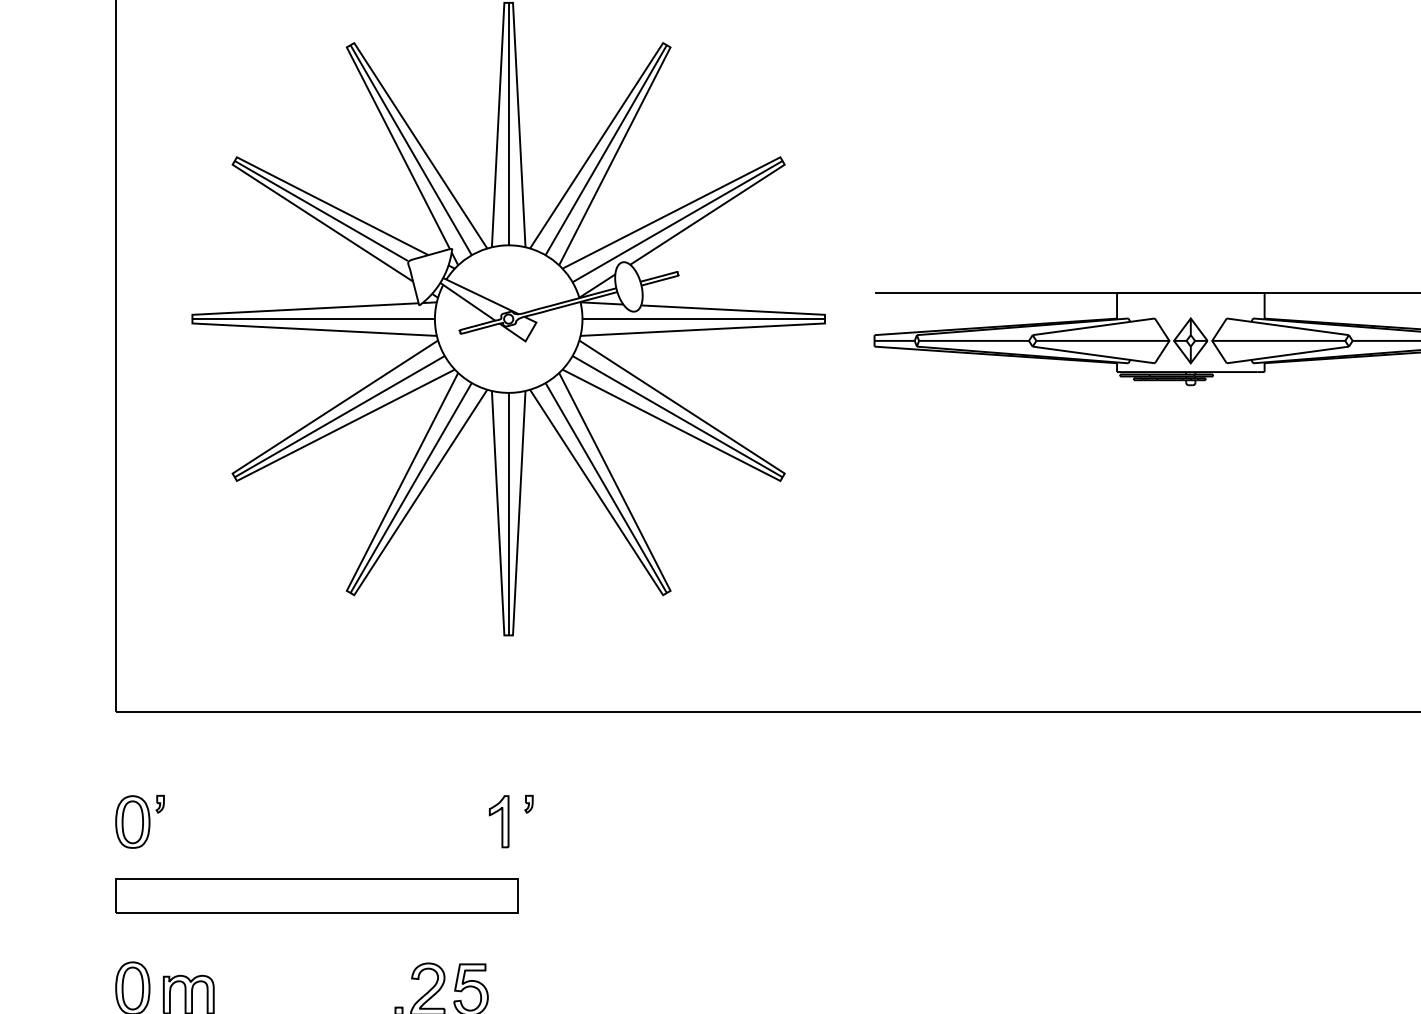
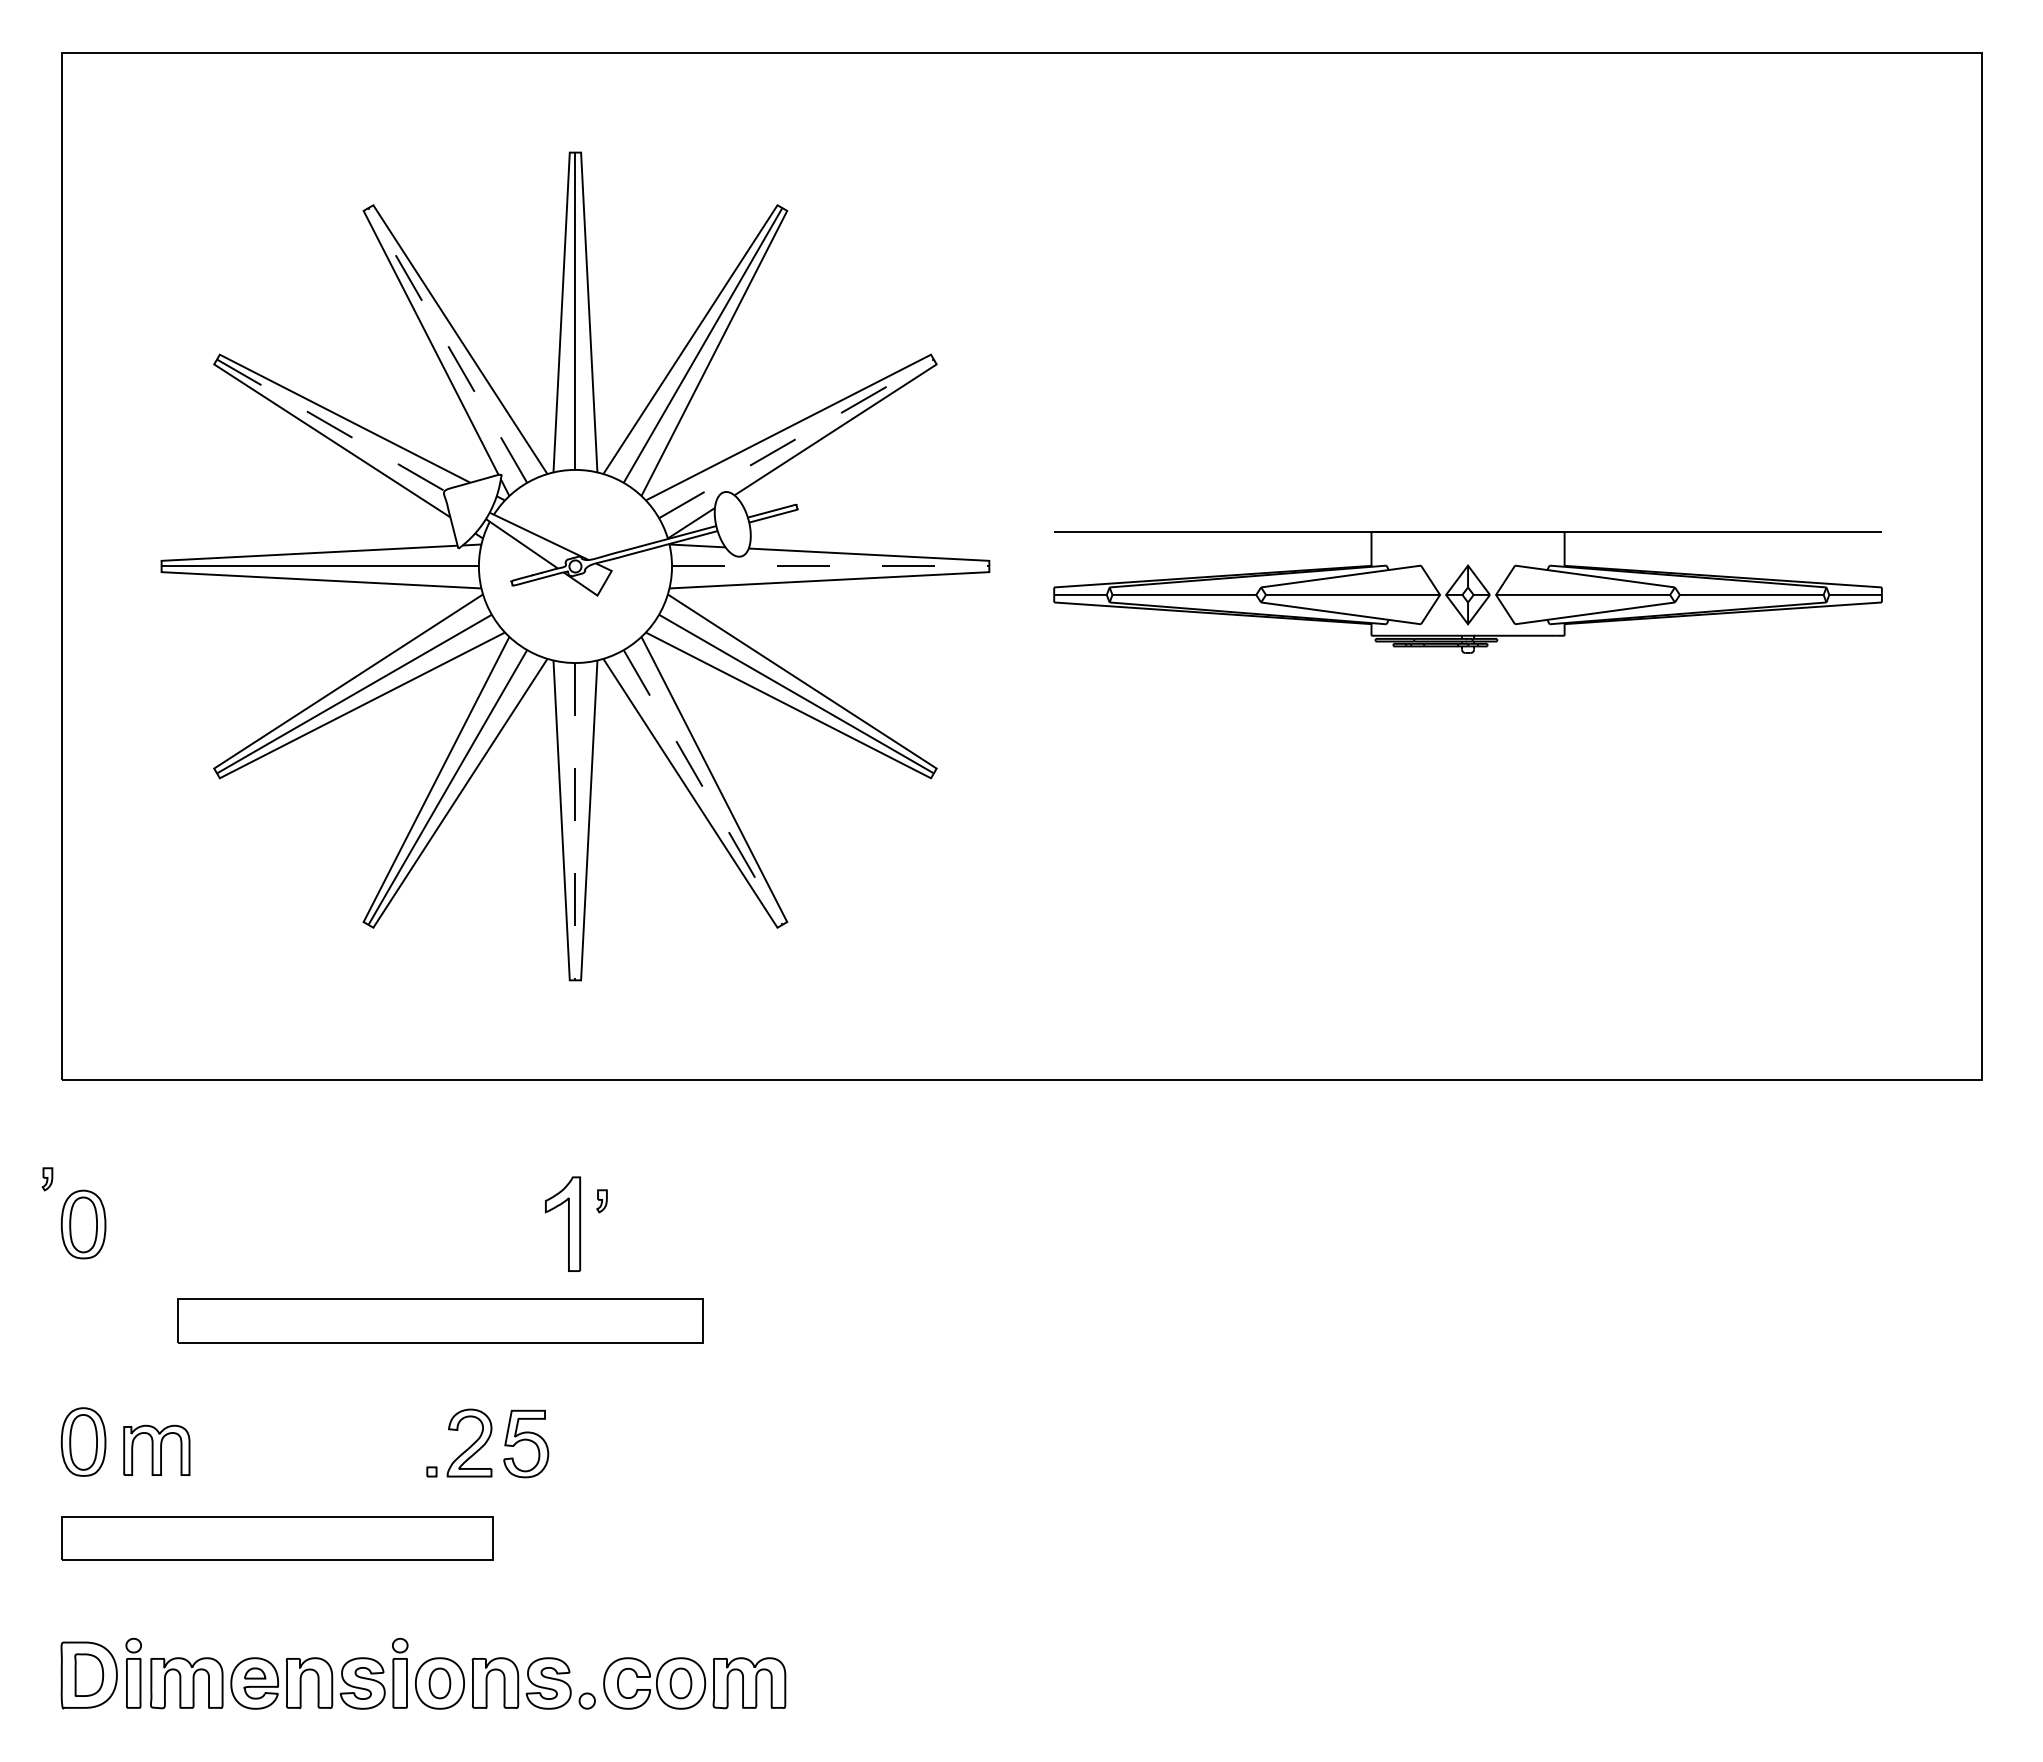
line: (410, 150) -> (447, 345), solid -> dashed
line: (321, 210) -> (330, 424), solid -> dashed
line: (677, 221) -> (796, 438), solid -> dashed
line: (703, 319) -> (830, 566), solid -> dashed
line: (606, 488) -> (703, 787), solid -> dashed
line: (508, 514) -> (575, 821), solid -> dashed
part: (160, 804) -> (47, 1179), moved
part: (498, 821) -> (562, 1223), size x1.4
part: (316, 895) -> (440, 1320), moved

